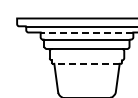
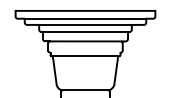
line: (86, 32) -> (85, 24), dashed -> solid
line: (86, 64) -> (85, 56), dashed -> solid

